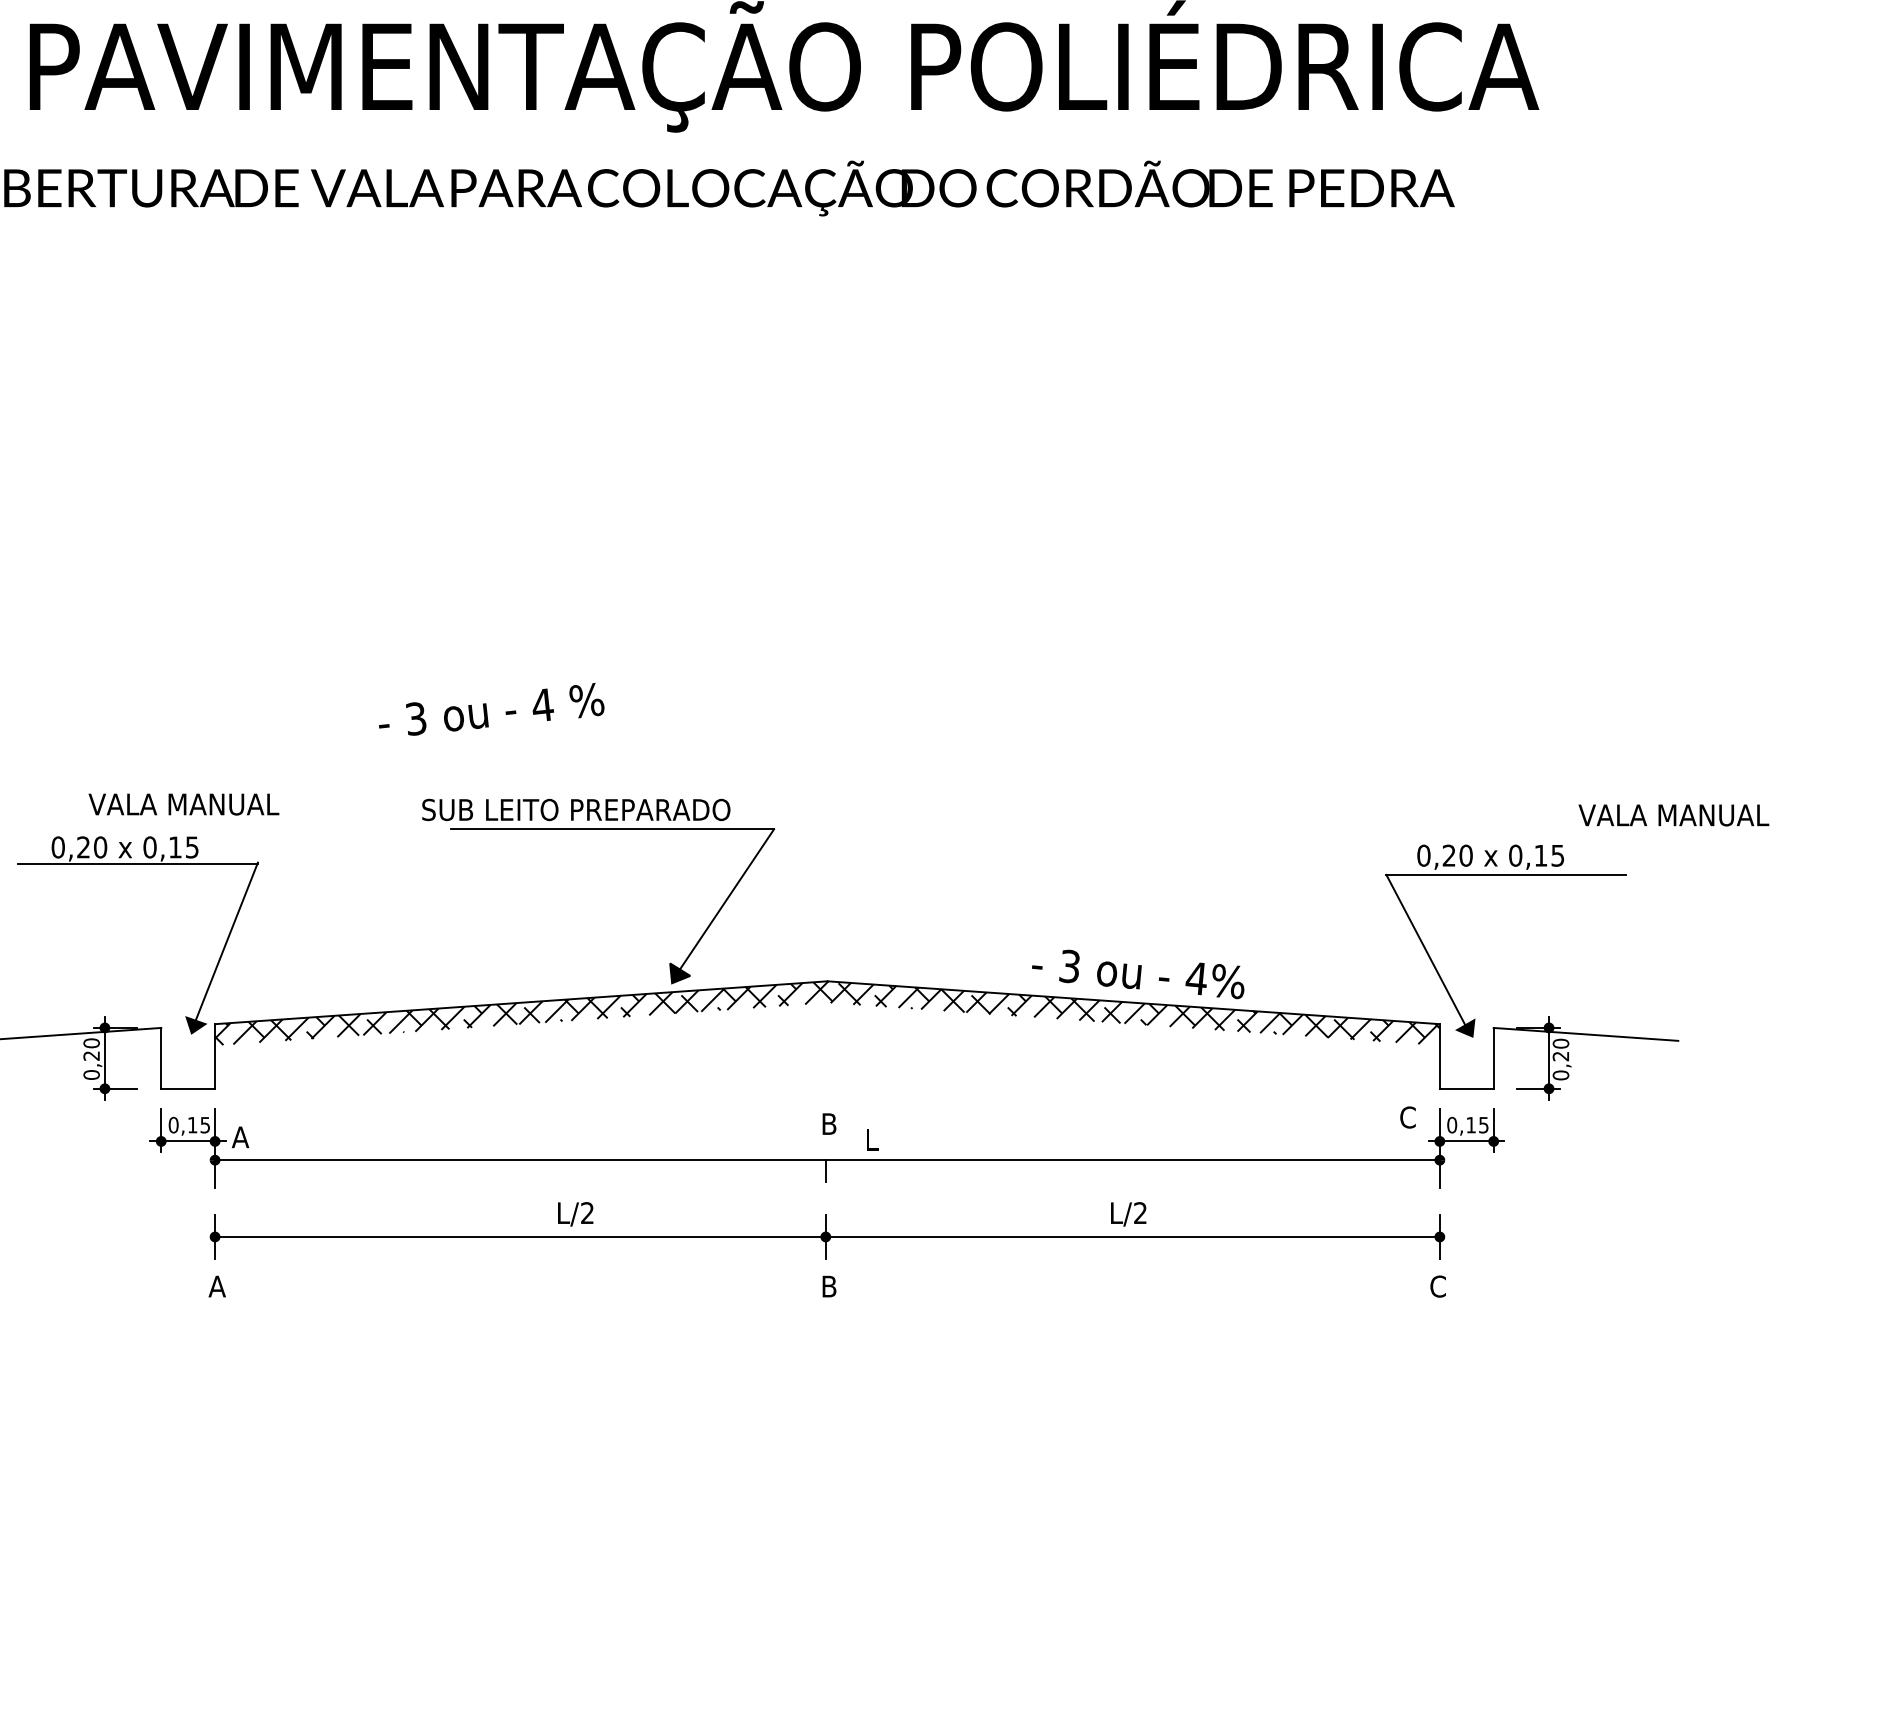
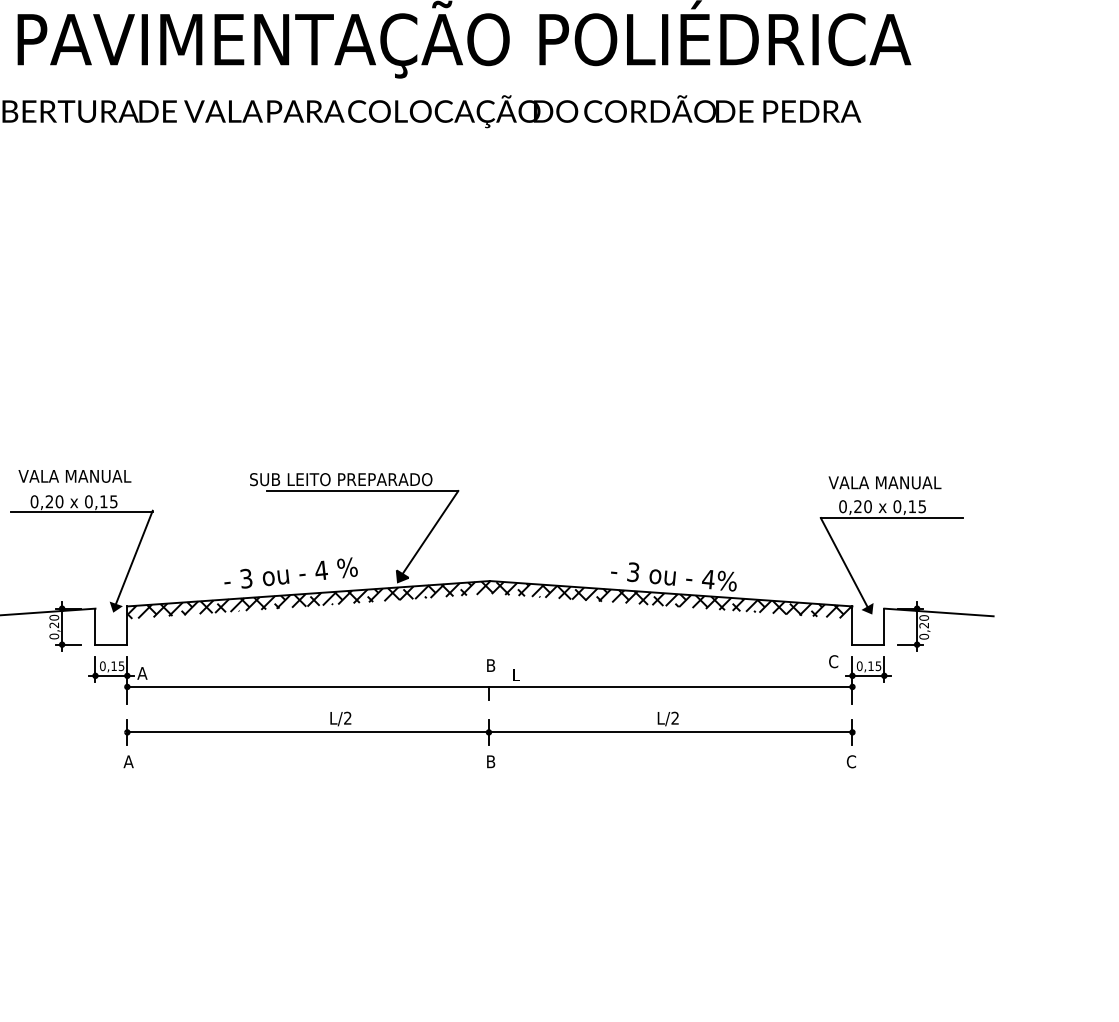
text: (490, 708) -> (290, 572), moved
text: (183, 804) -> (74, 476), moved
text: (1673, 814) -> (884, 482), moved

